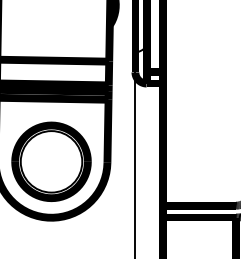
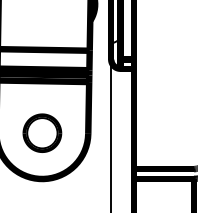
part: (51, 162) -> (42, 133), size x0.6

